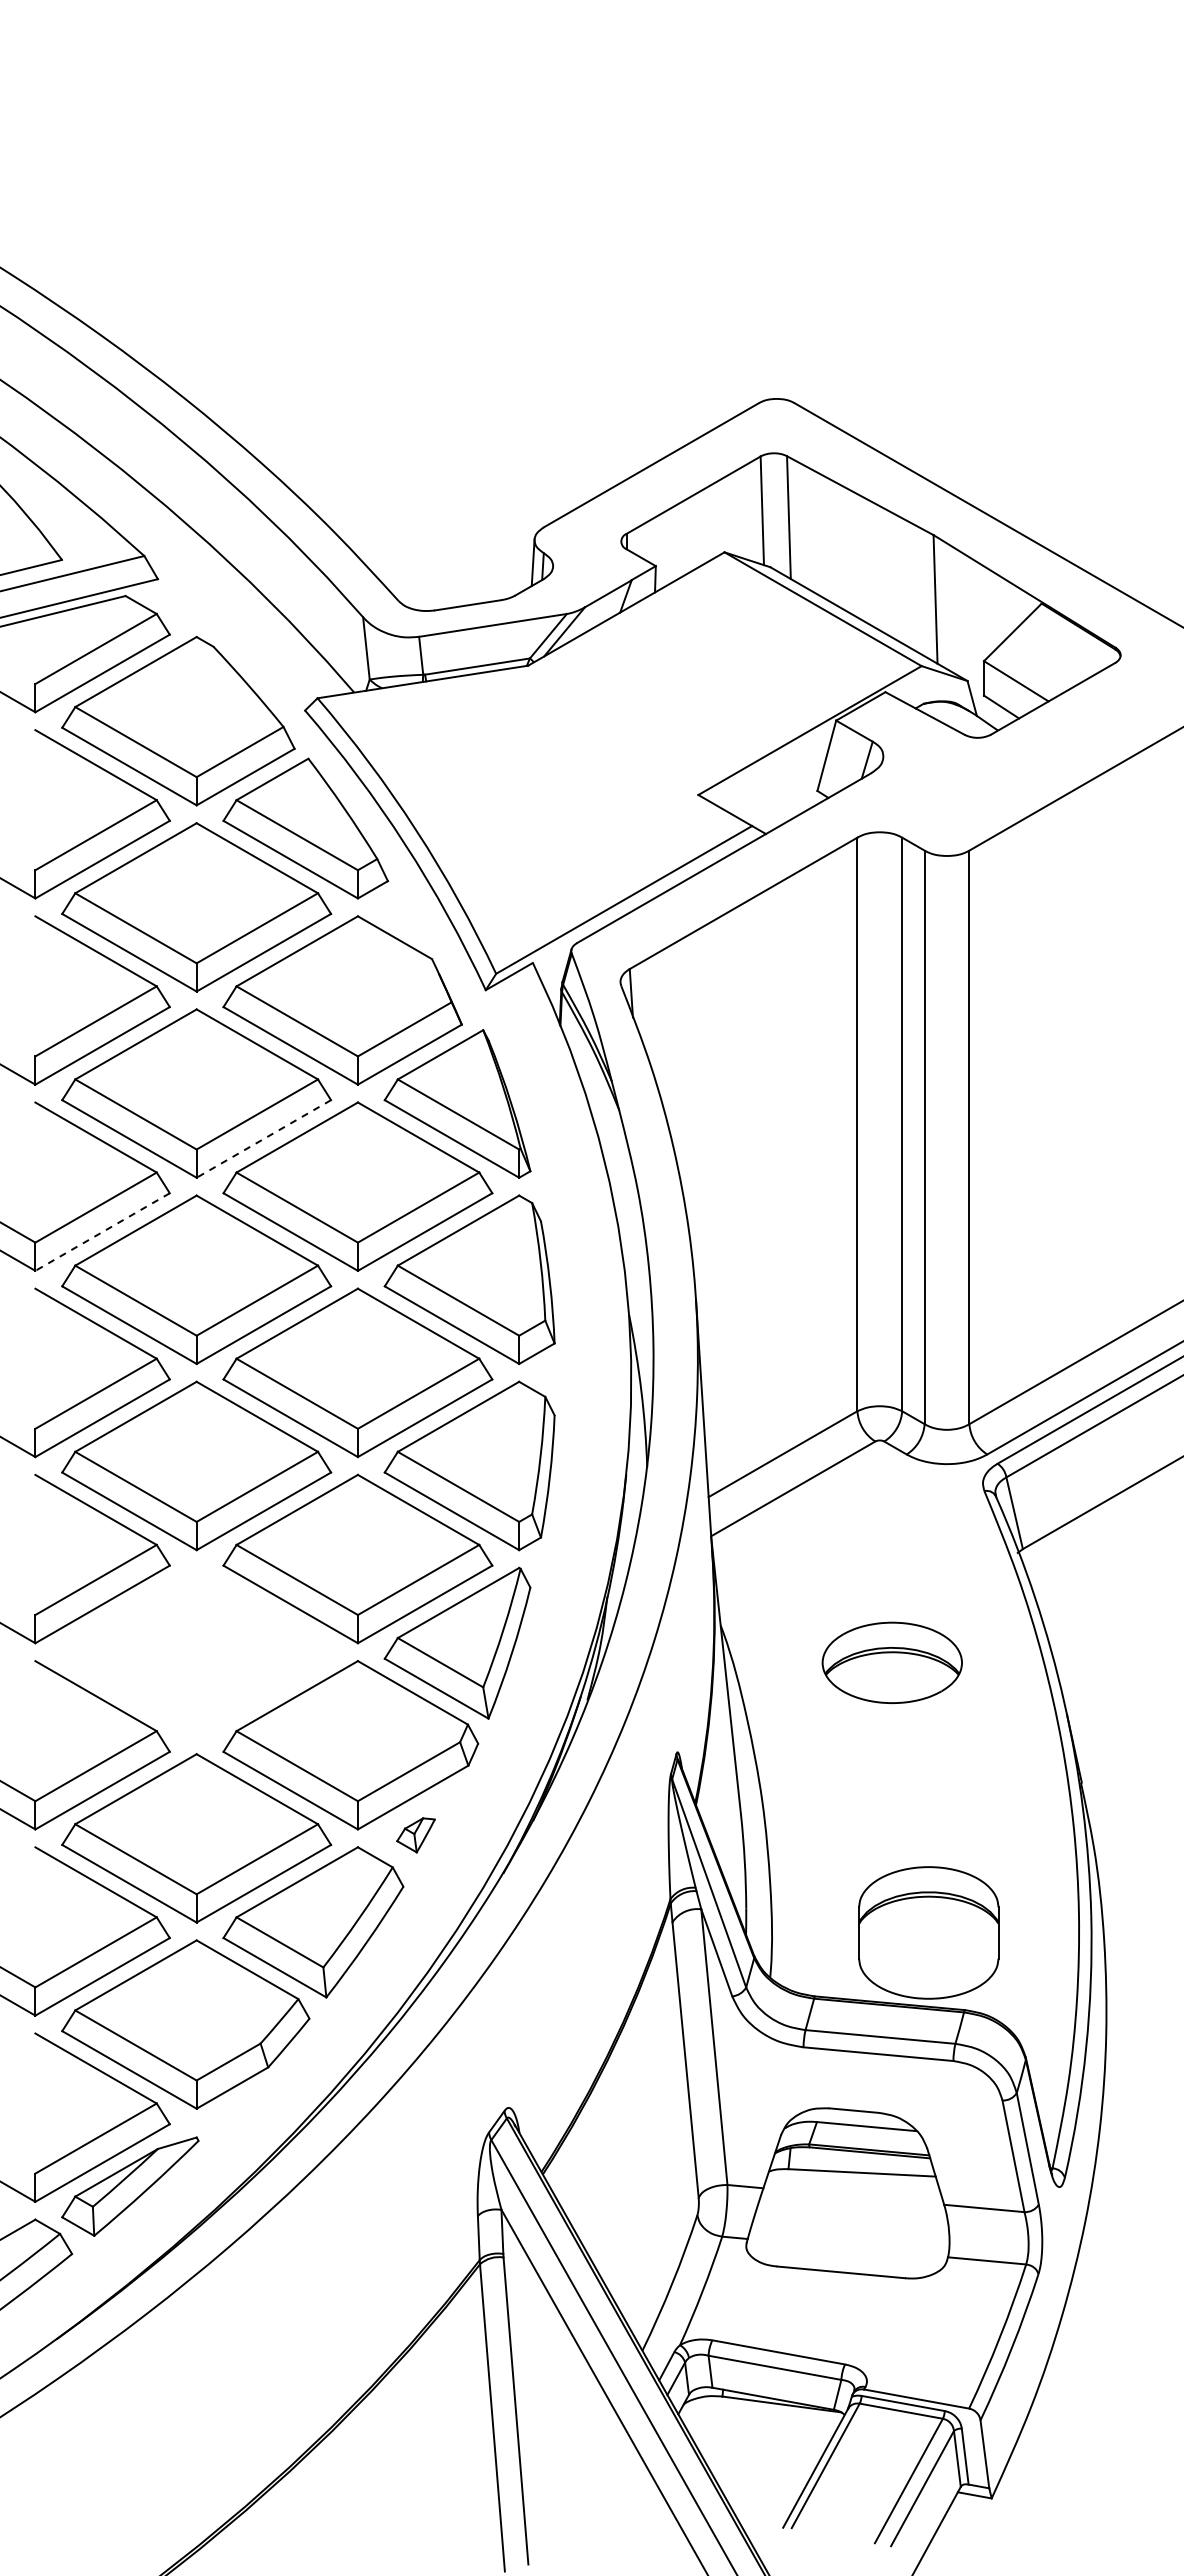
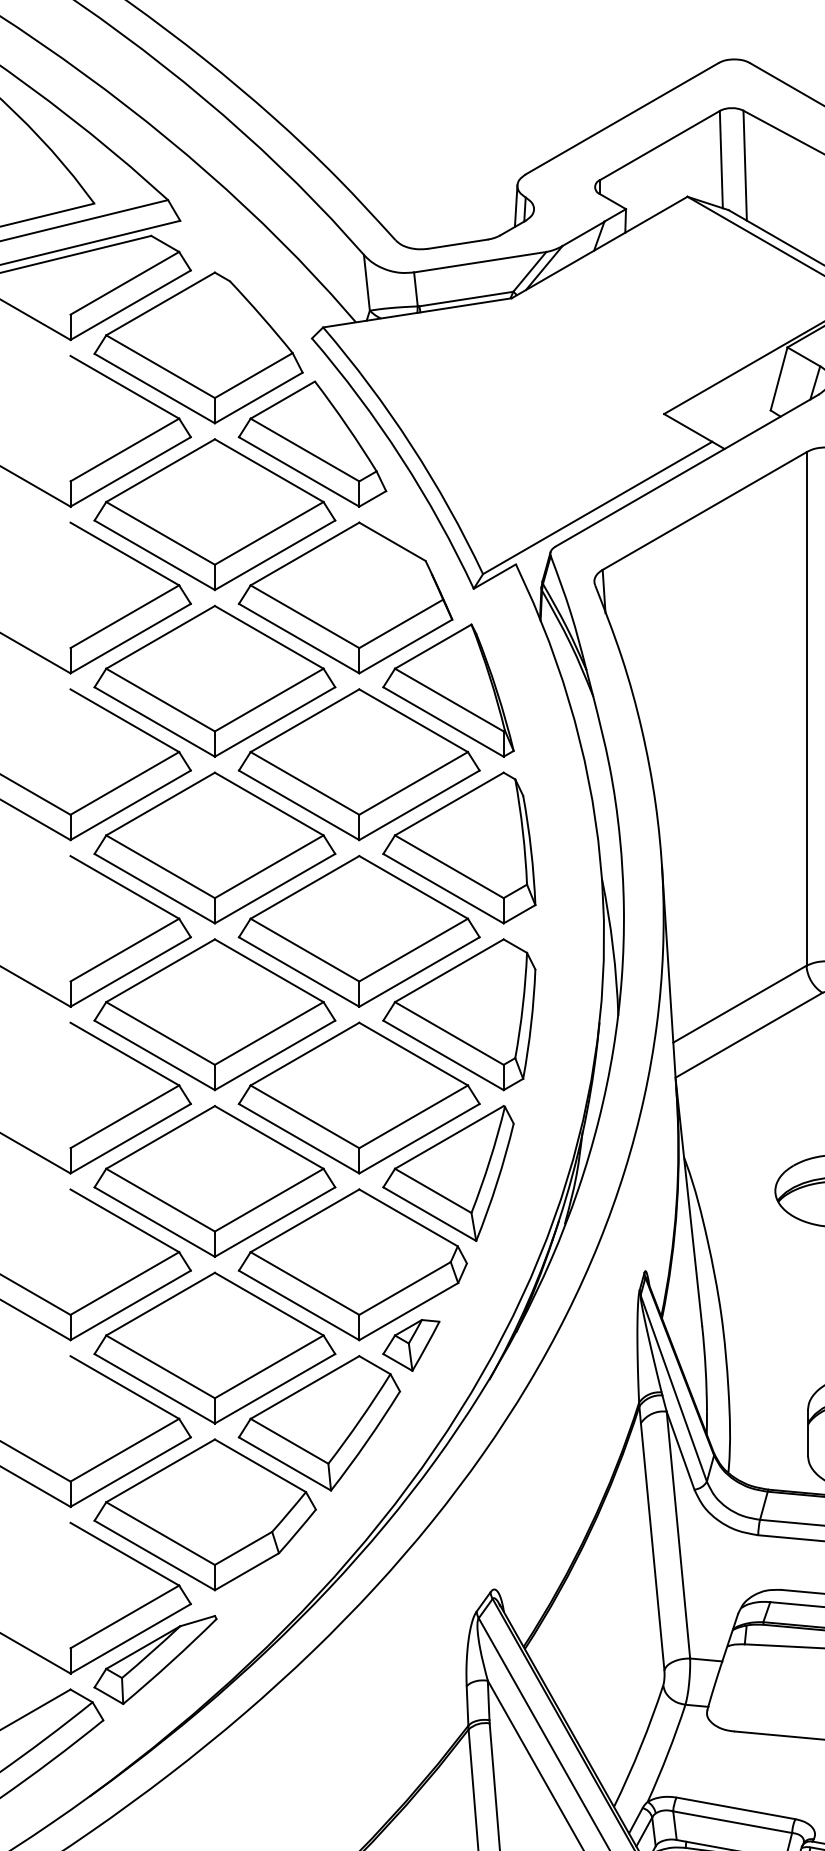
line: (263, 1138) -> (274, 721), dashed -> solid
line: (102, 1232) -> (130, 805), dashed -> solid
part: (196, 1651) -> (214, 1180), added
part: (415, 1835) -> (410, 1345), size x1.67

